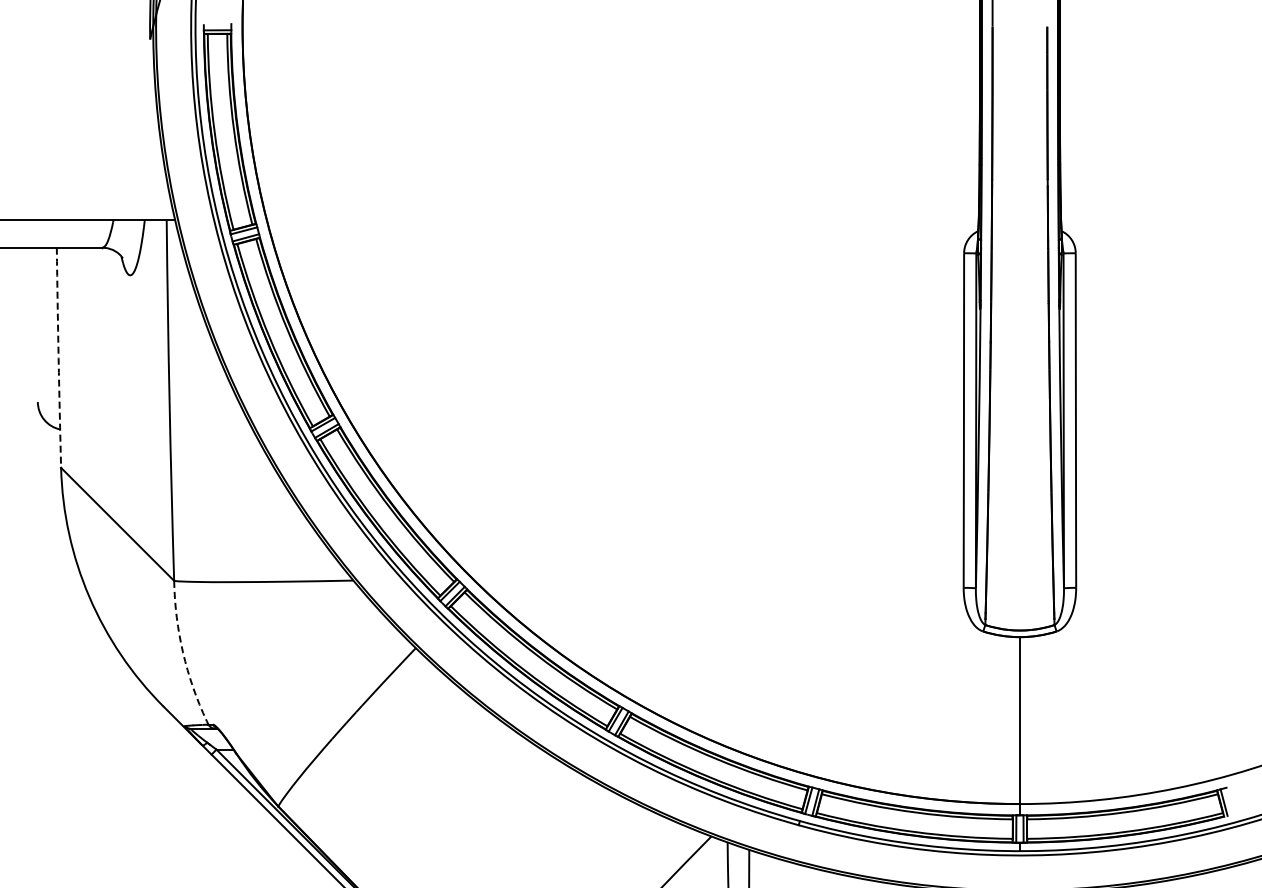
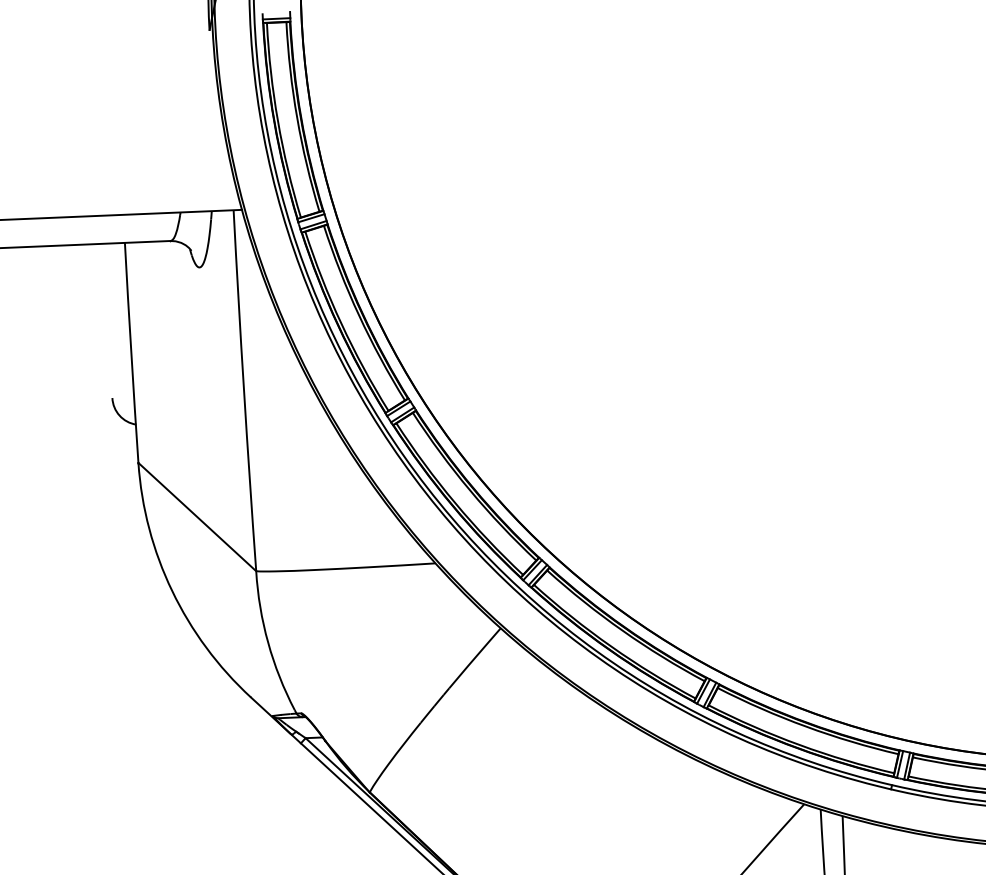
arc: (58, 358) -> (131, 353), dashed -> solid
arc: (183, 652) -> (268, 642), dashed -> solid

